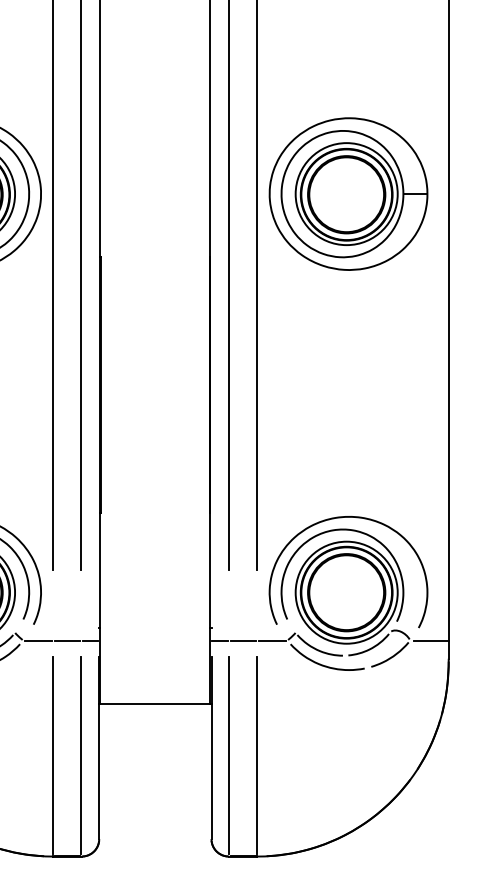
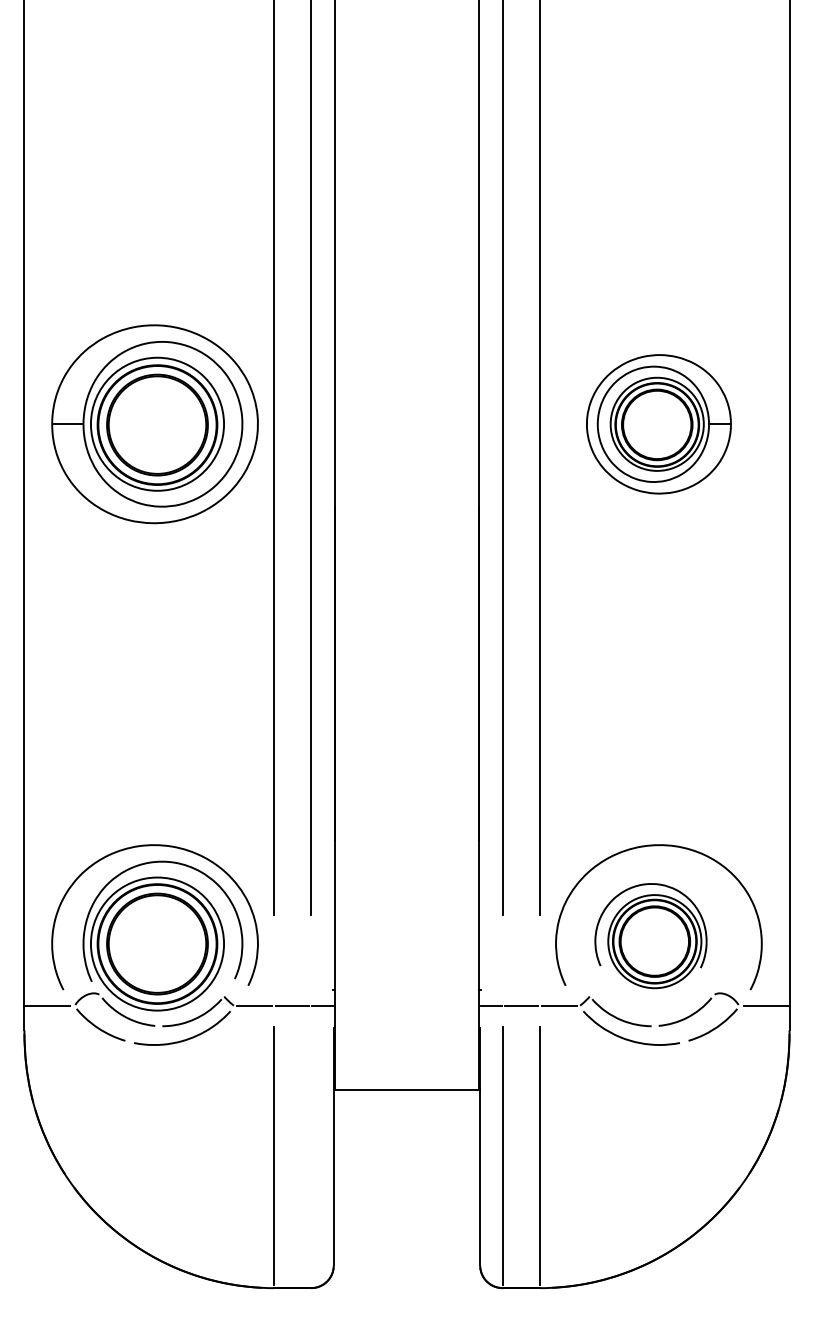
part: (348, 194) -> (658, 424), size x0.7
part: (342, 586) -> (650, 935), size x0.7
line: (81, 755) -> (310, 1156), removed

